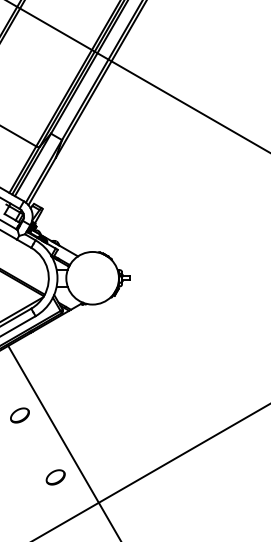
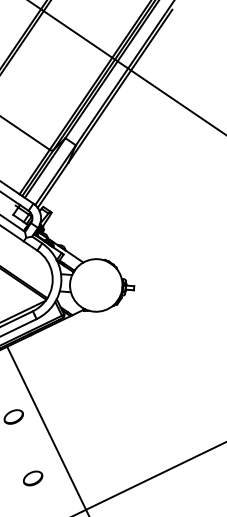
part: (55, 477) -> (32, 478), moved

